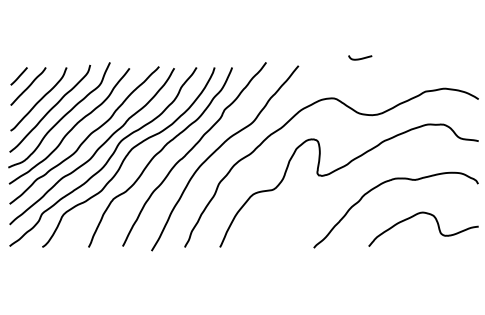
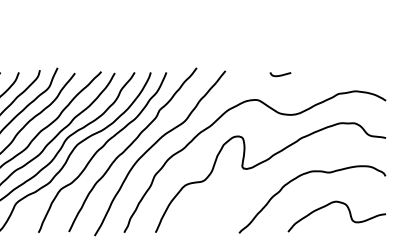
curve: (360, 58) -> (280, 75), moved

